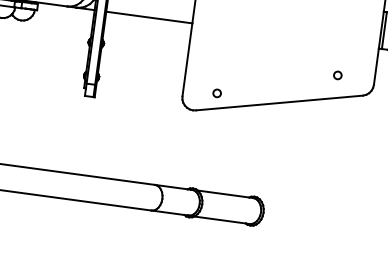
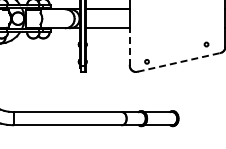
line: (186, 58) -> (129, 46), solid -> dashed
line: (280, 103) -> (179, 62), solid -> dashed

